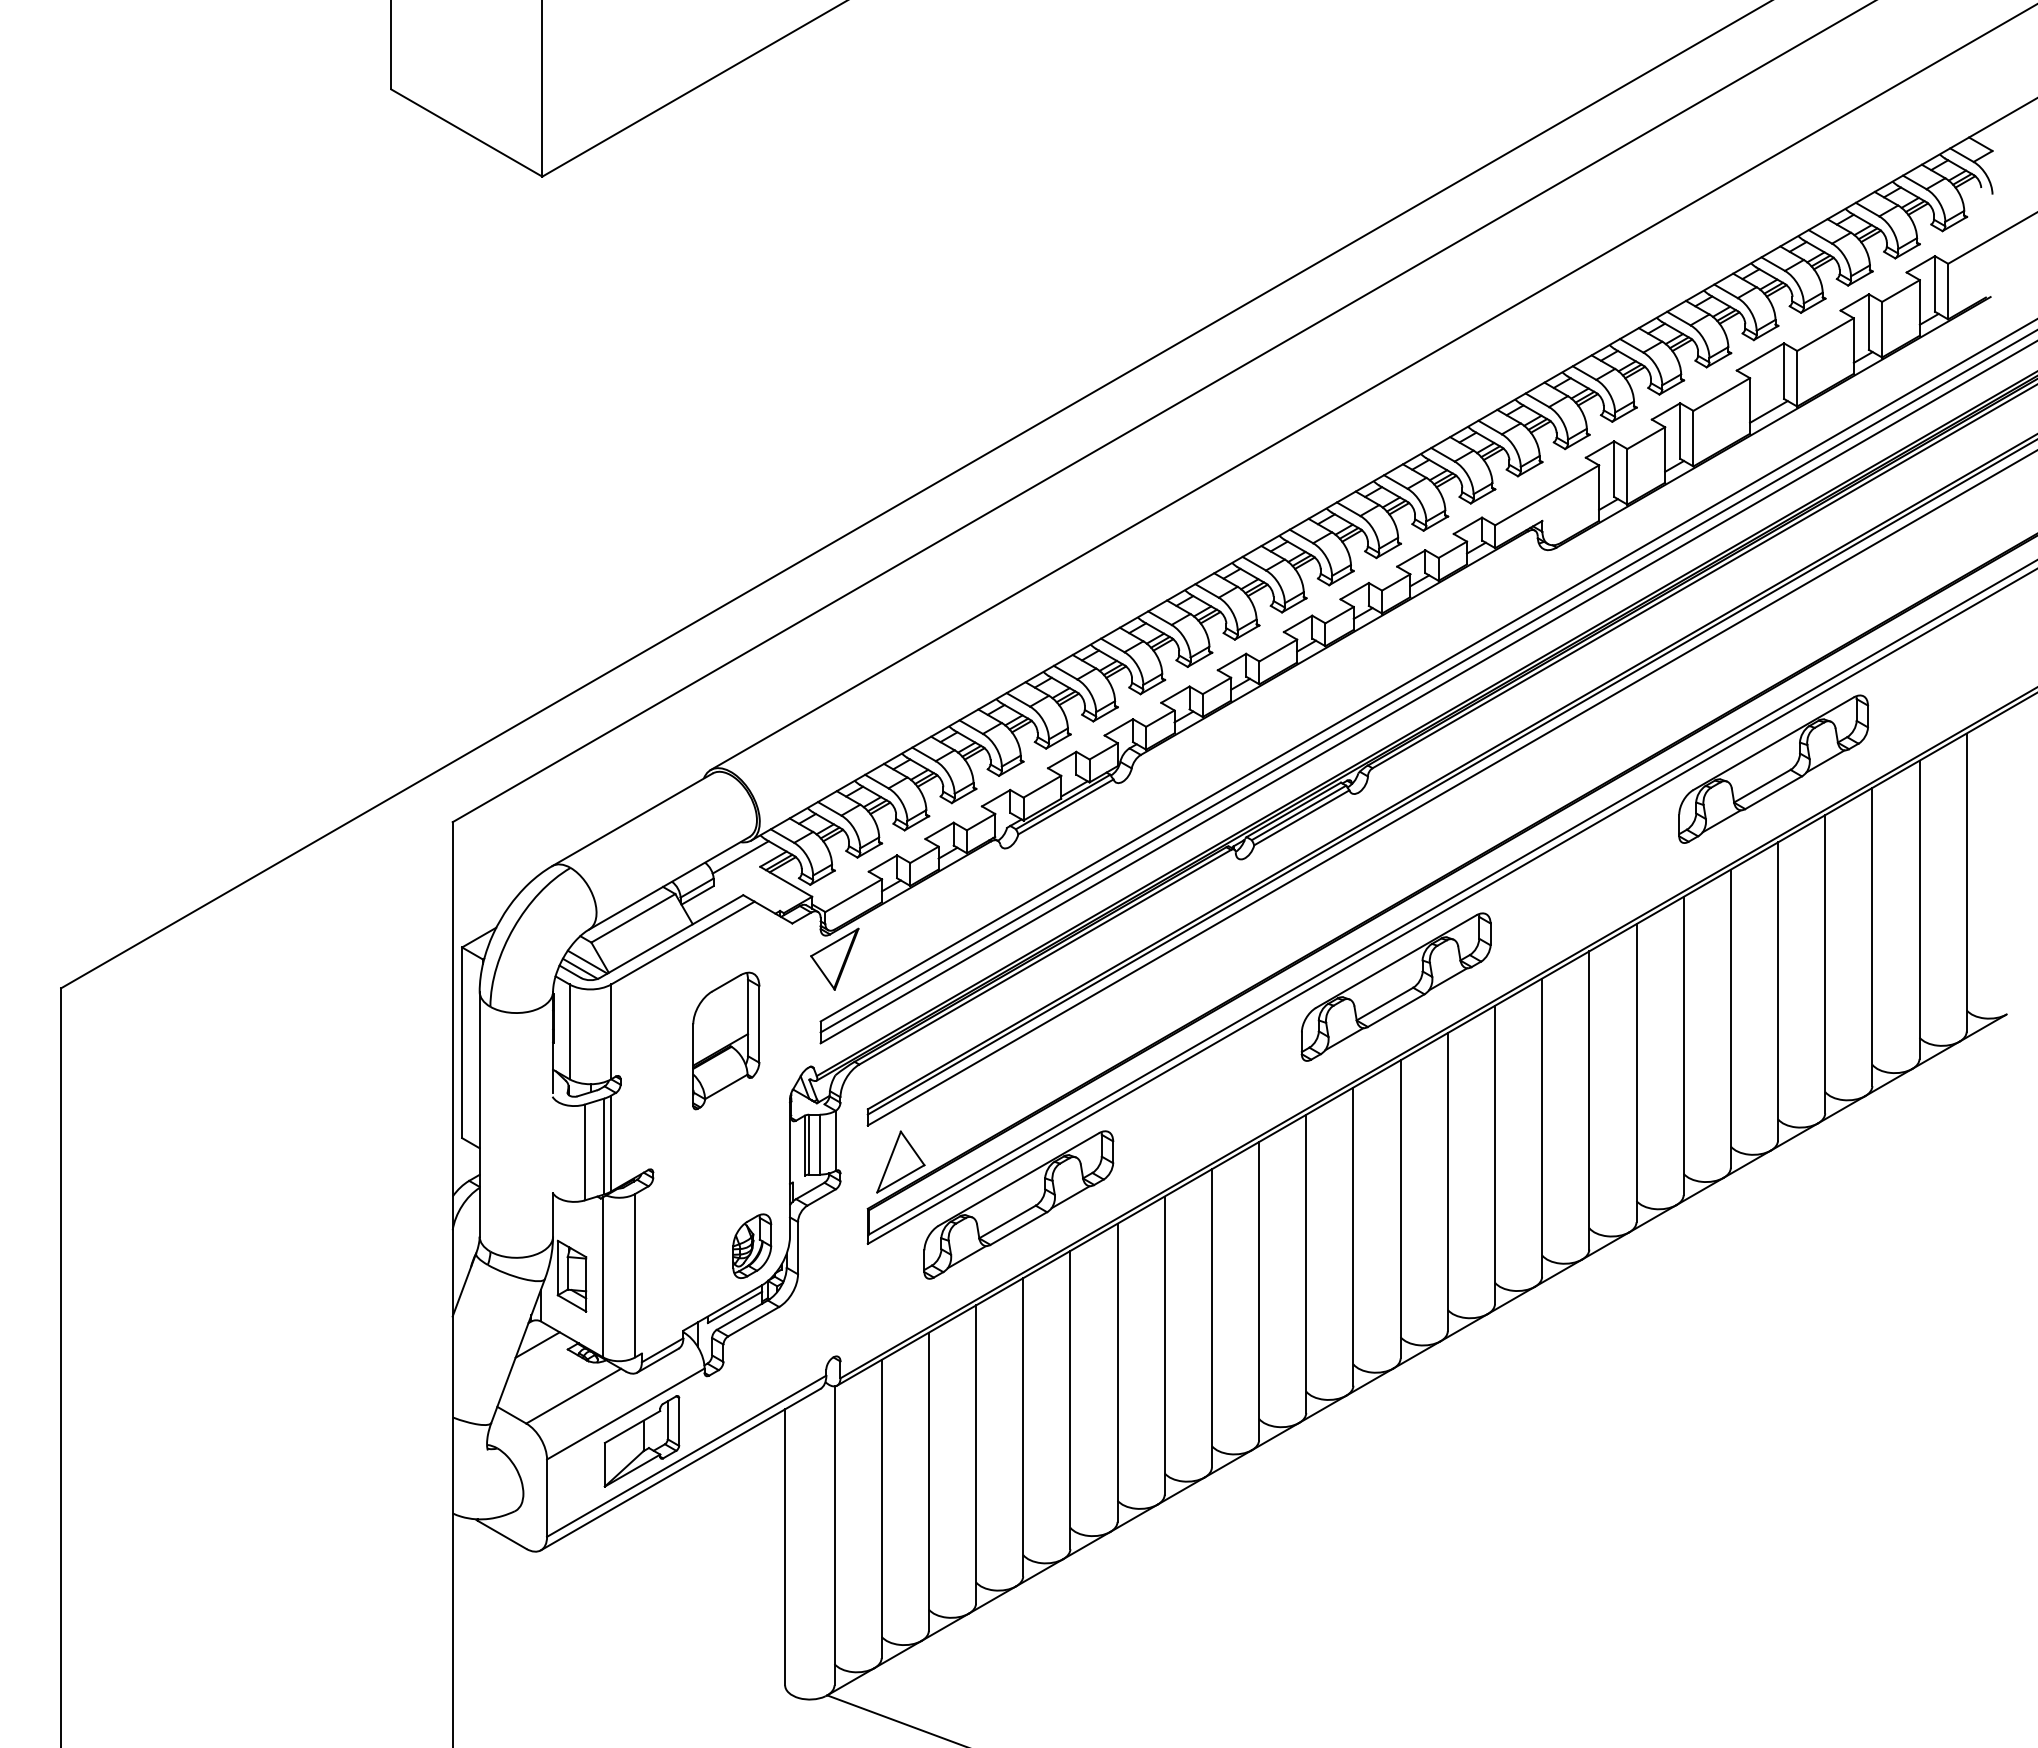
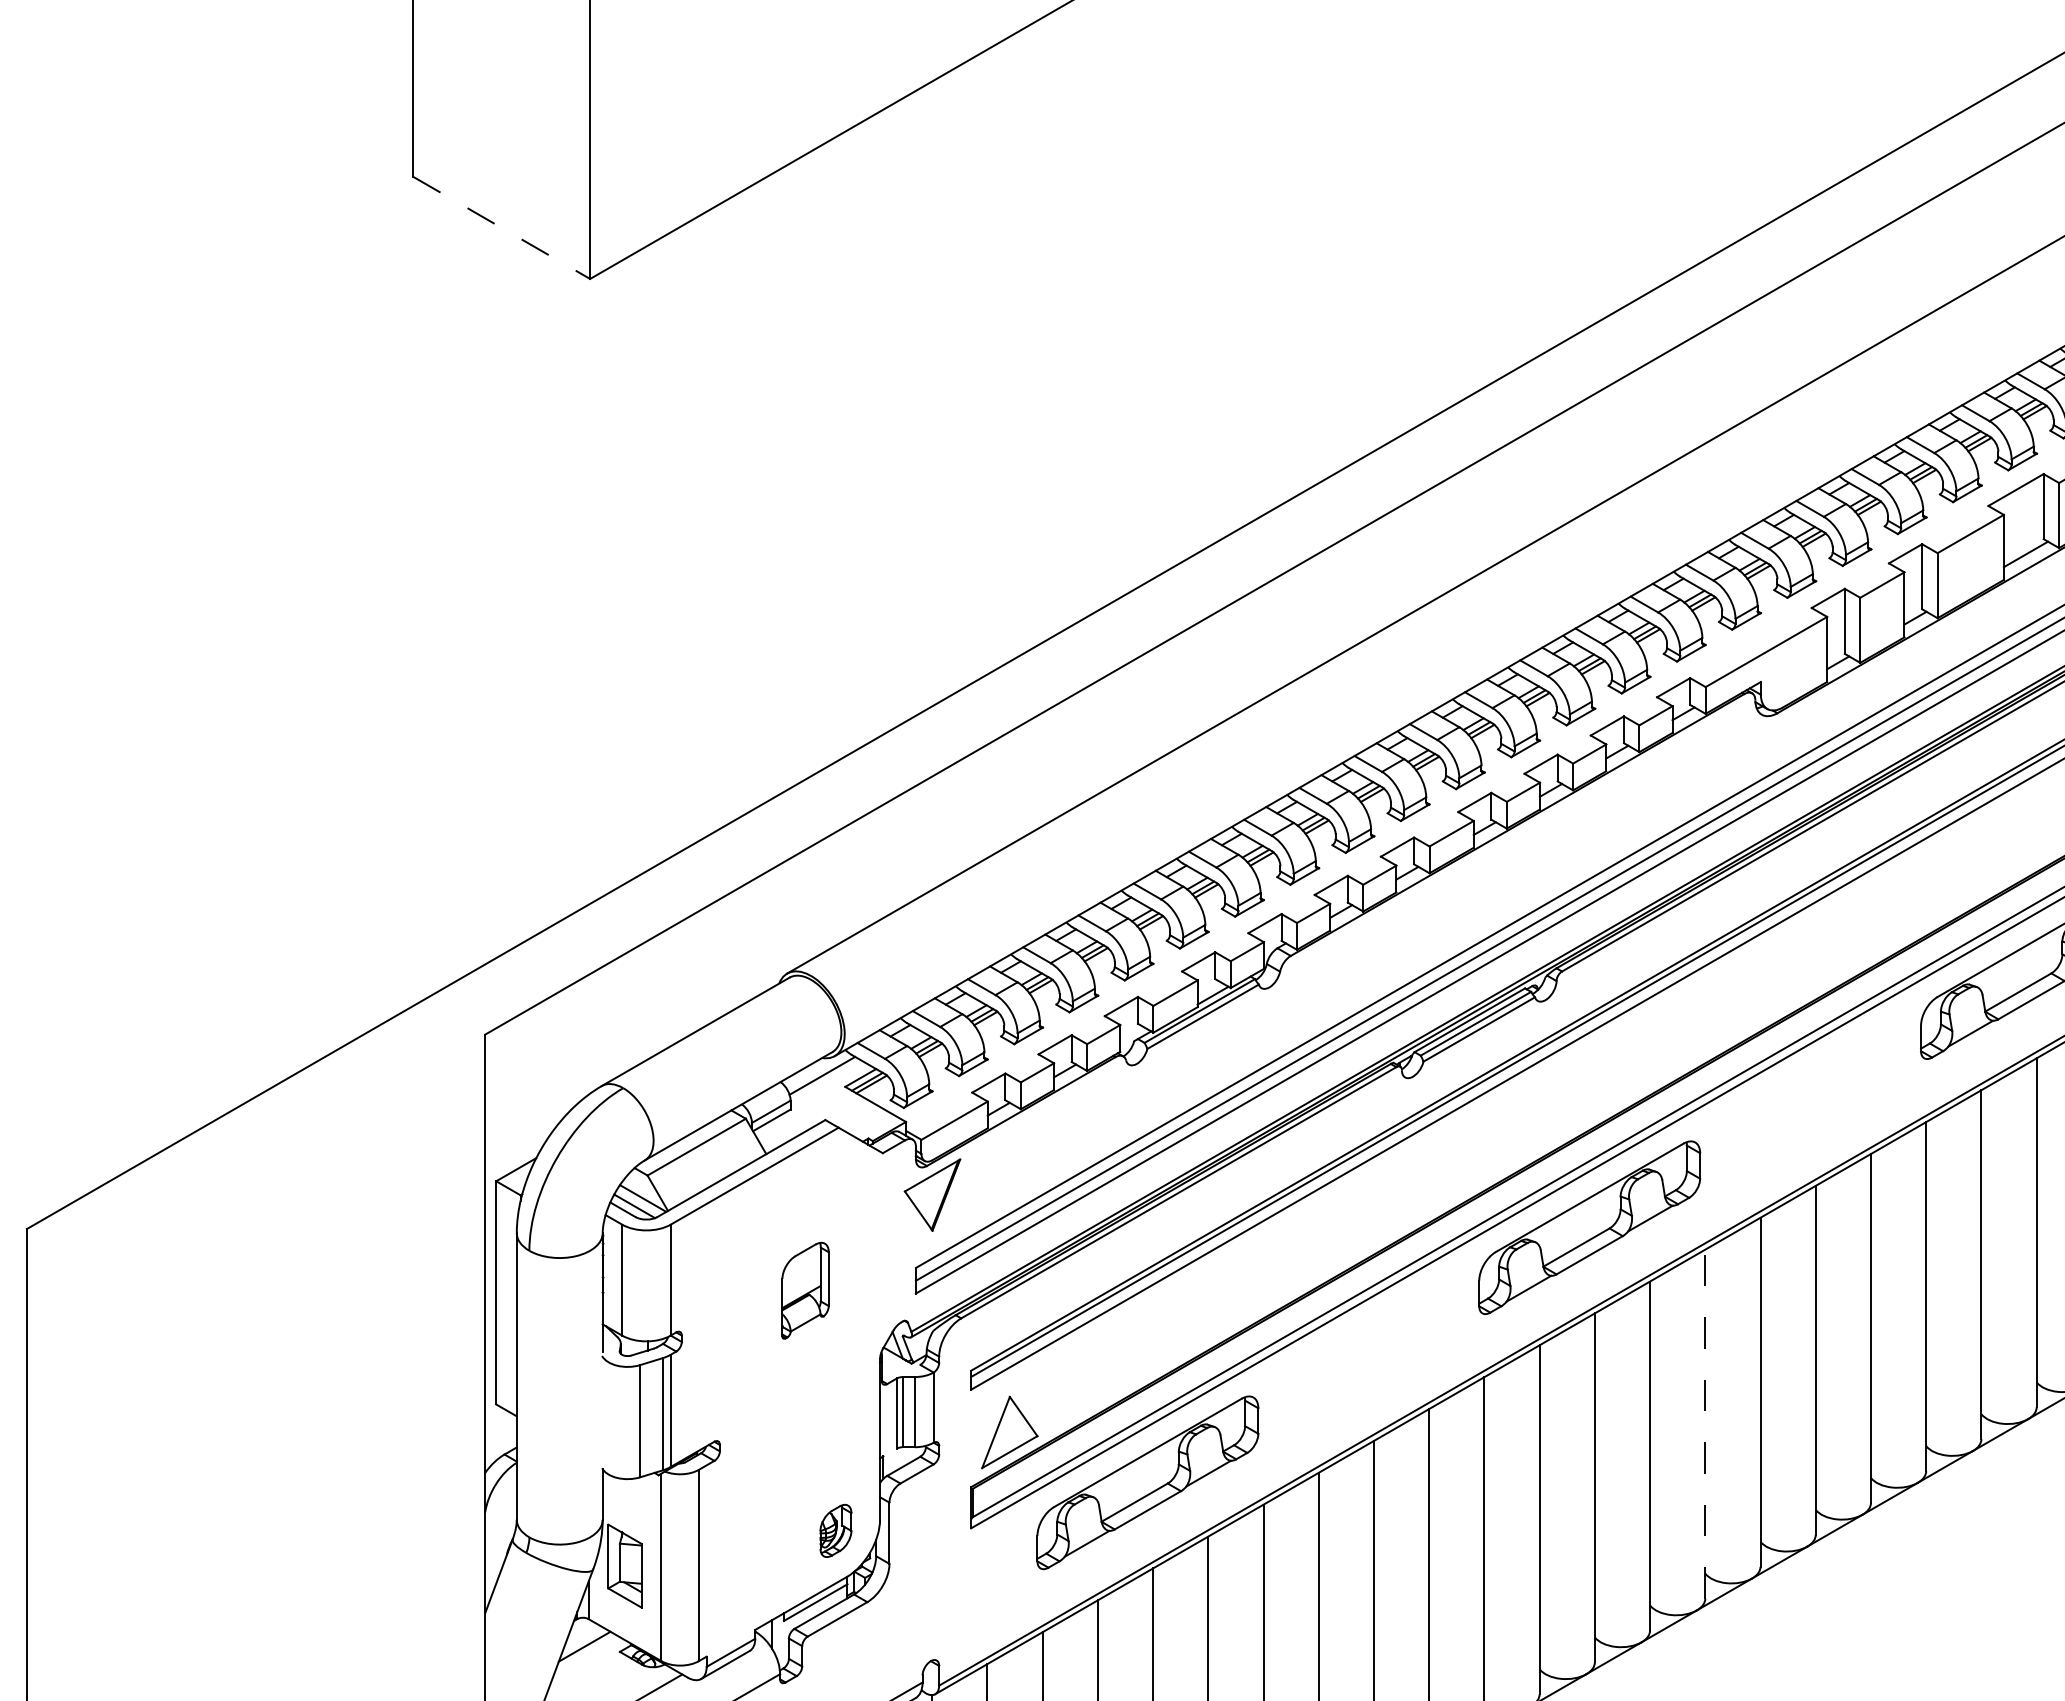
line: (467, 133) -> (502, 228), solid -> dashed
part: (726, 1040) -> (805, 1290), size x0.6
line: (1494, 1154) -> (1704, 1423), solid -> dashed
part: (752, 1245) -> (836, 1530), size x0.7

